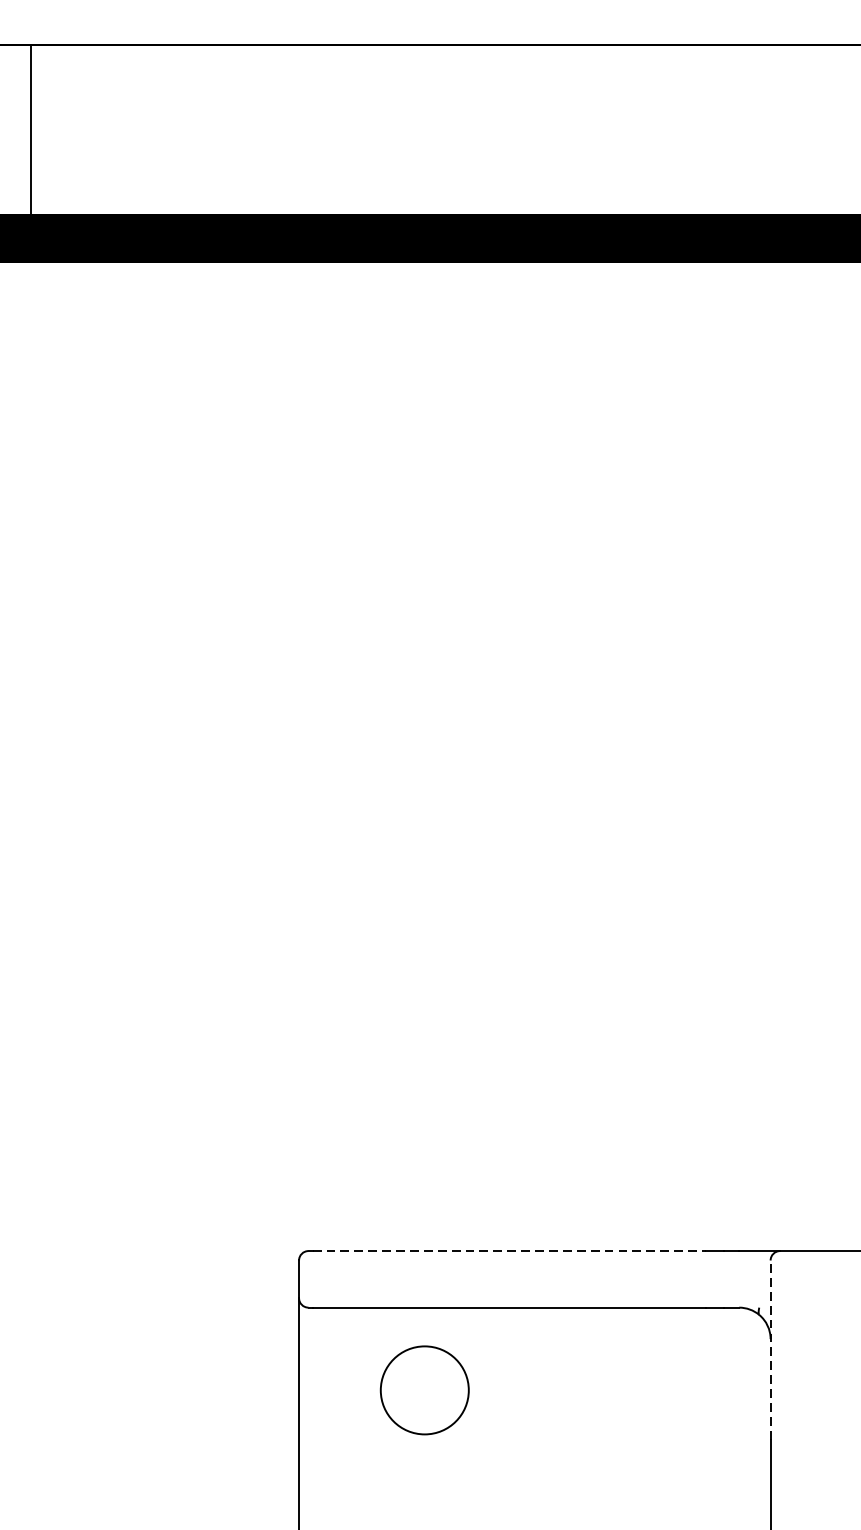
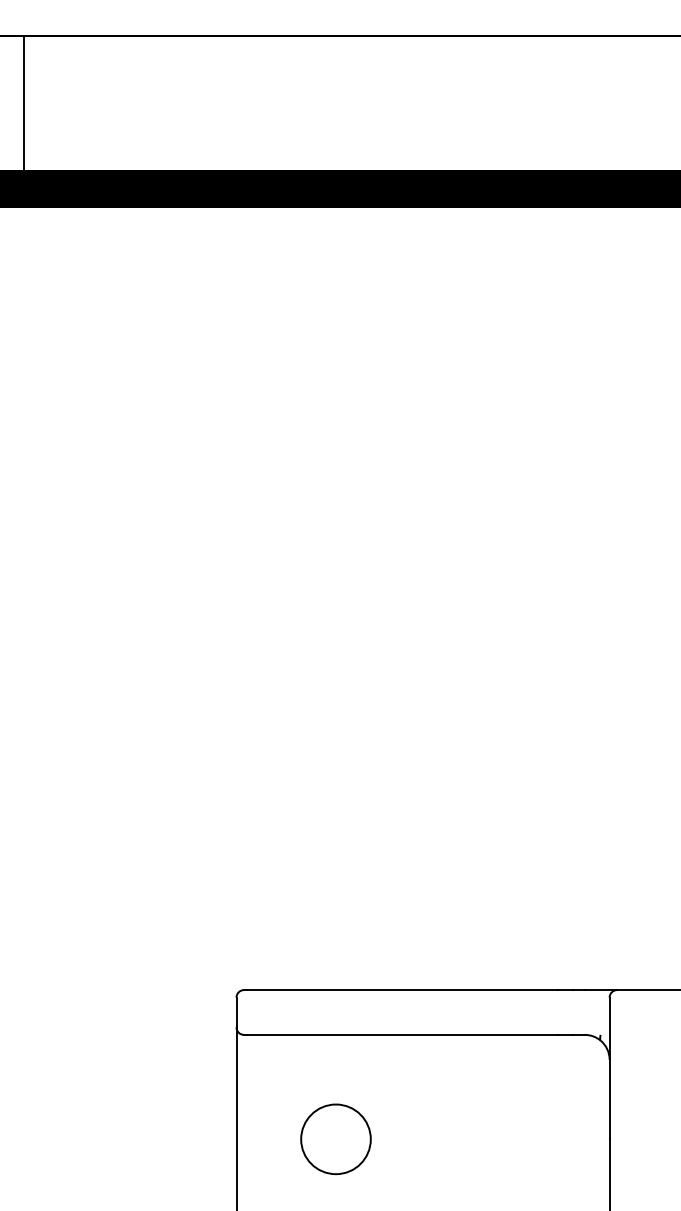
line: (508, 1251) -> (402, 990), dashed -> solid
line: (770, 1350) -> (609, 1068), dashed -> solid
circle: (424, 1390) -> (335, 1139), moved

